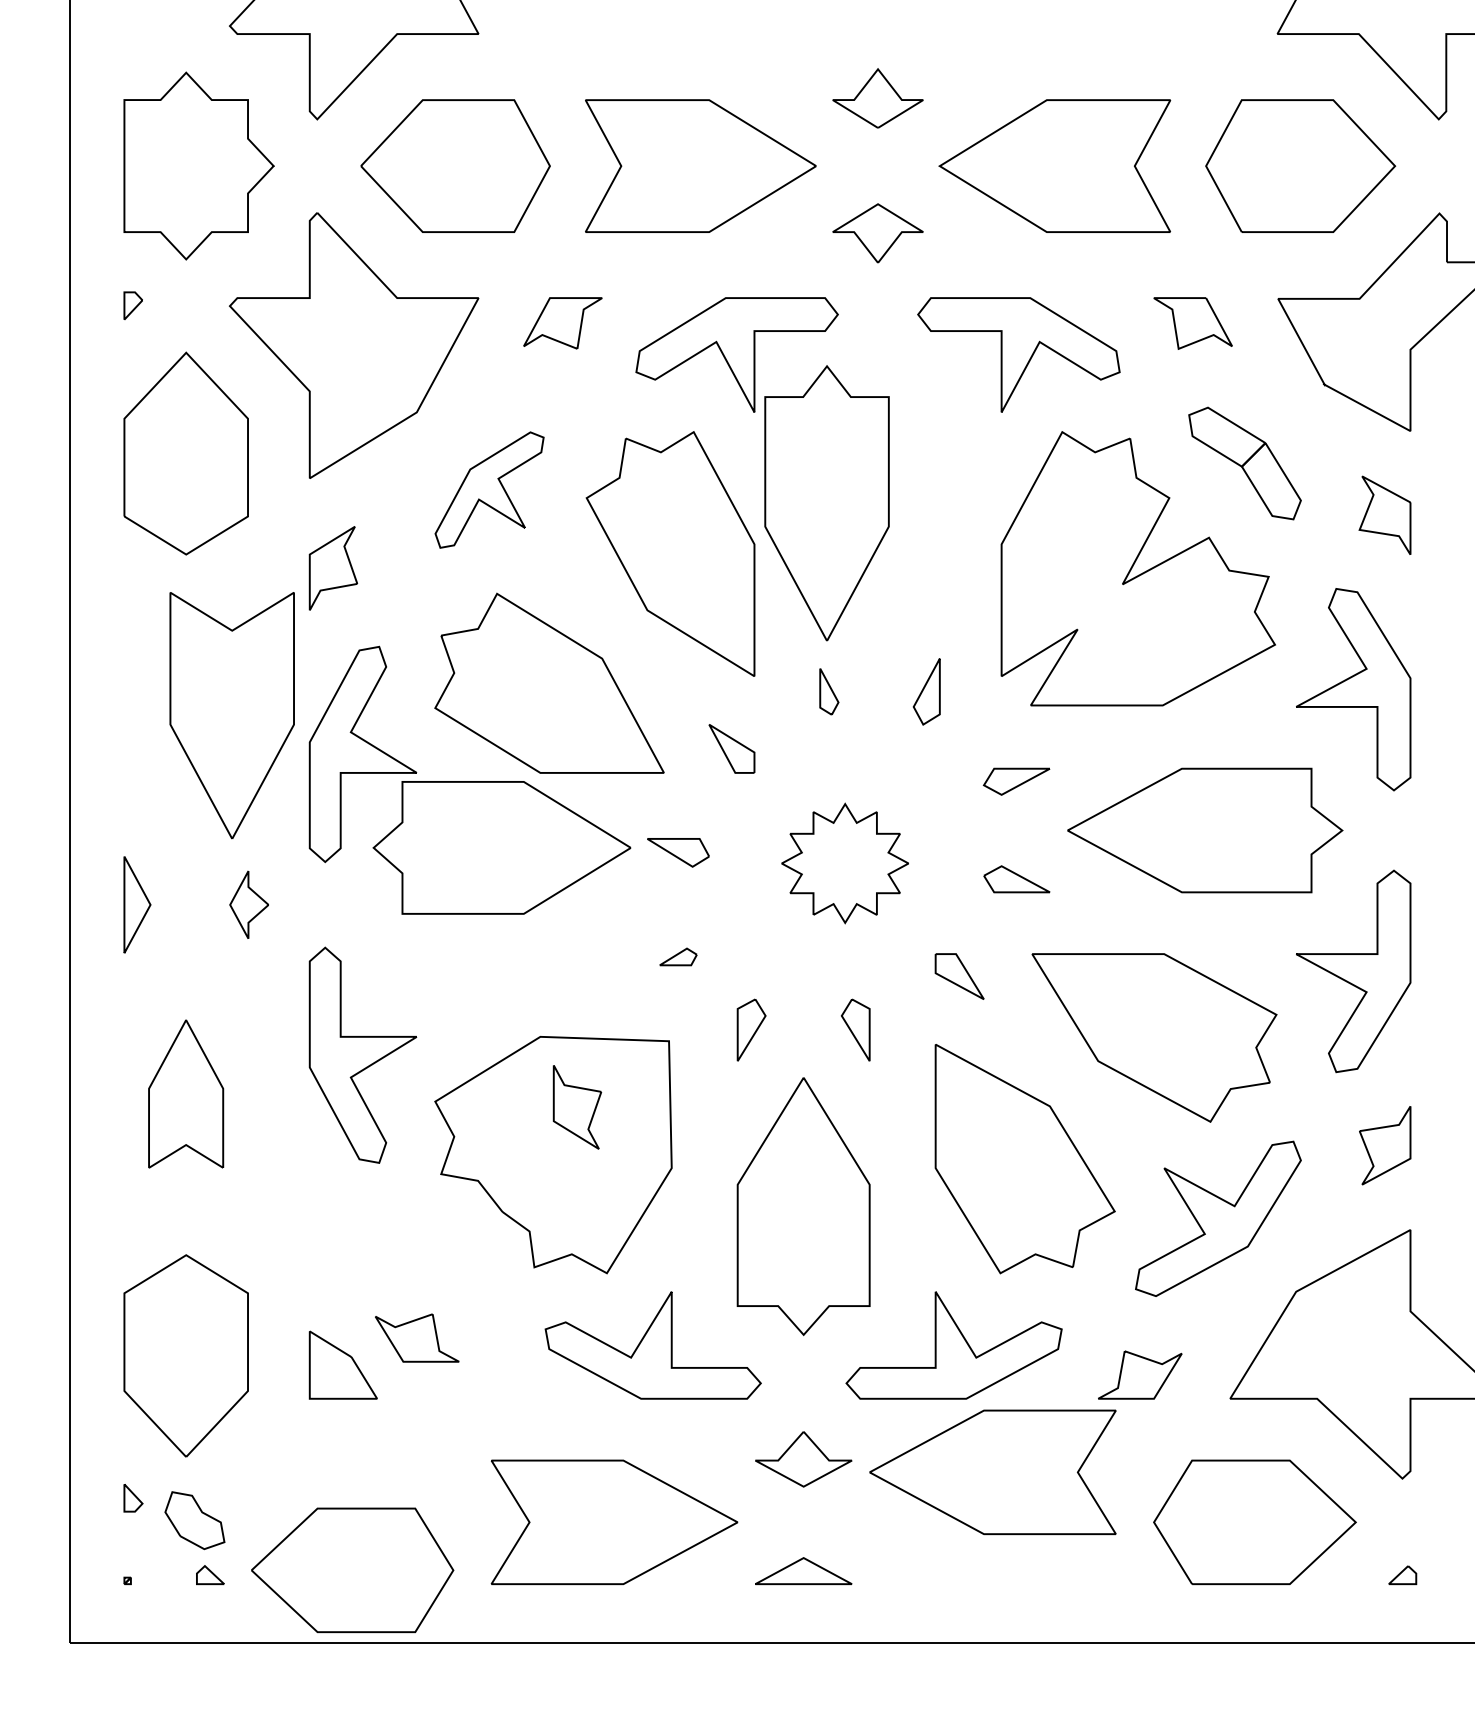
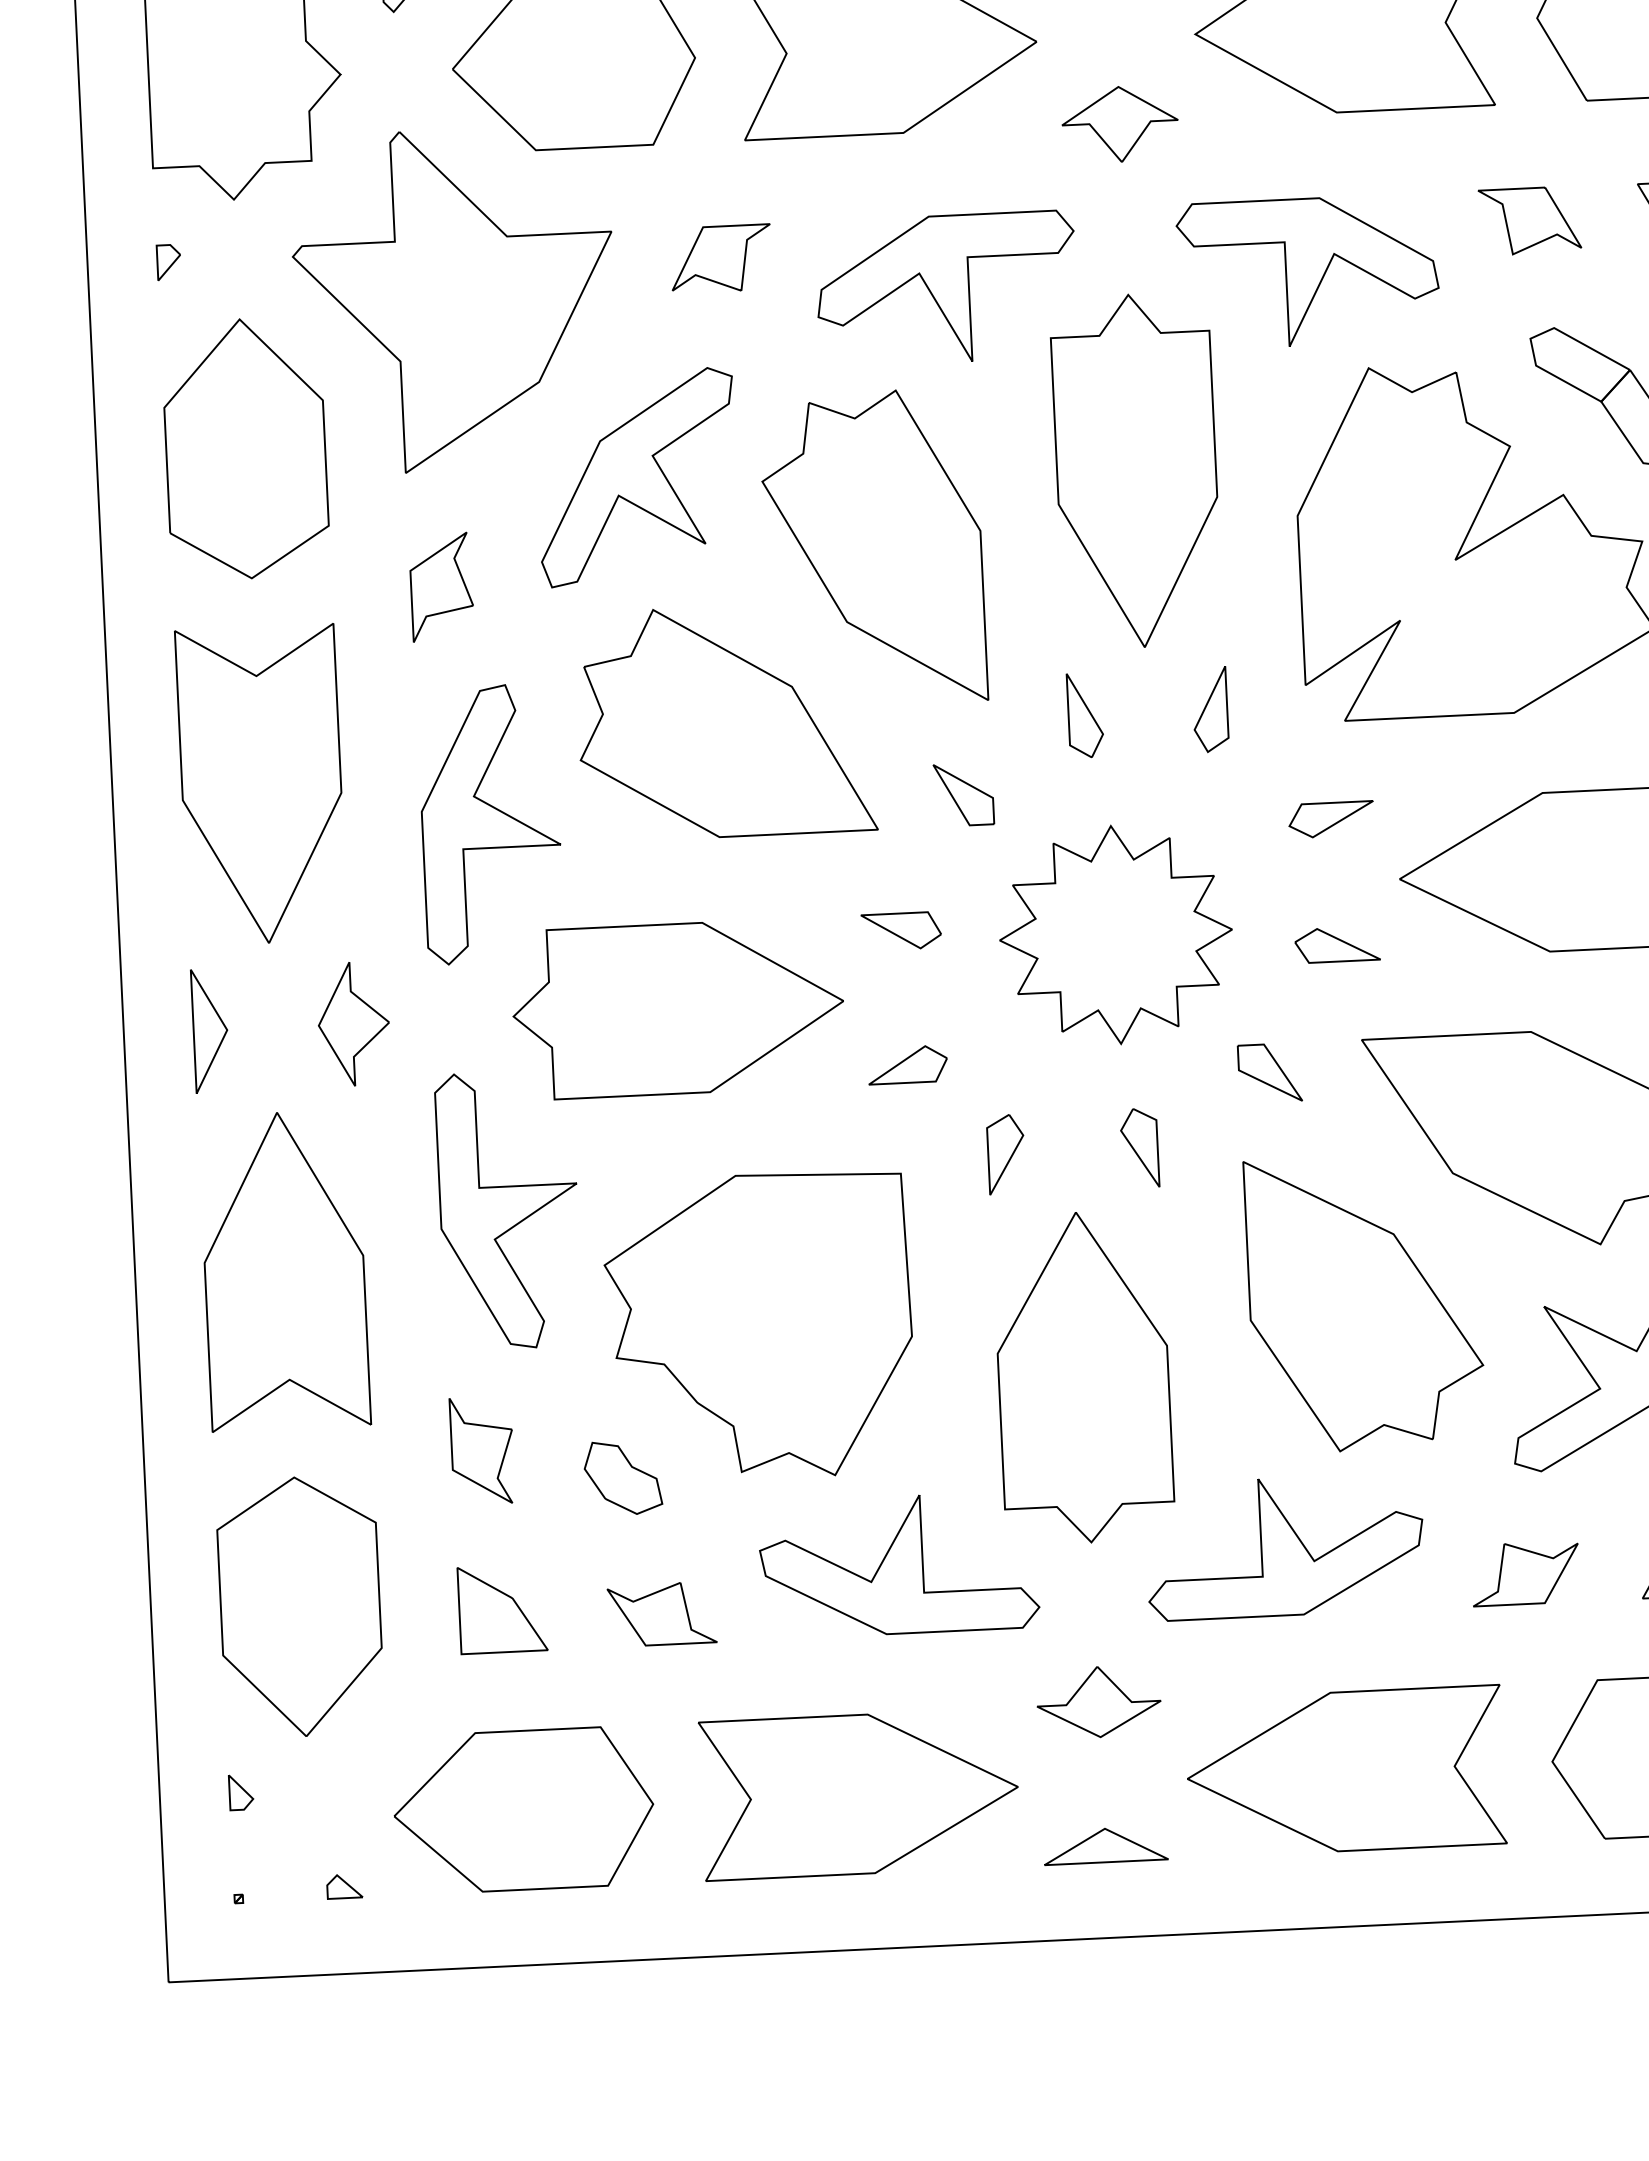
part: (489, 489) -> (637, 476), size x1.43
part: (826, 503) -> (1135, 471), moved
part: (829, 691) -> (1085, 715), size x1.43
part: (231, 715) -> (260, 784), moved
part: (501, 847) -> (677, 1008), moved
part: (845, 863) -> (1116, 934), size x1.43
part: (249, 904) -> (354, 1023), size x1.43
part: (678, 956) -> (907, 1064), size x1.67
part: (185, 1093) -> (283, 1270), size x1.67
part: (577, 1107) -> (482, 1450), moved
part: (417, 1337) -> (662, 1613), moved
part: (992, 1472) -> (1345, 1771), moved
part: (194, 1520) -> (622, 1477), moved
part: (352, 1570) -> (523, 1810), moved

